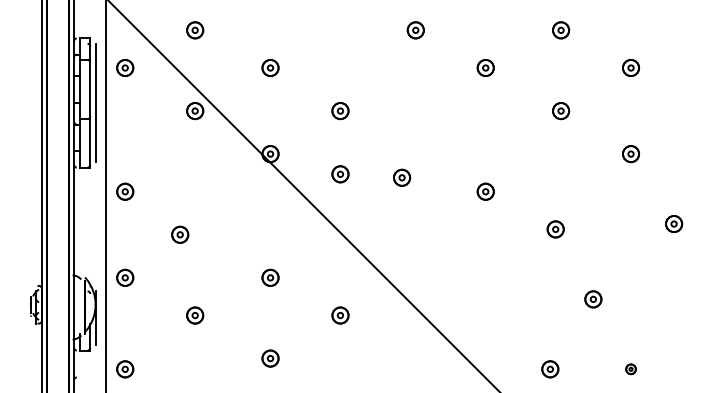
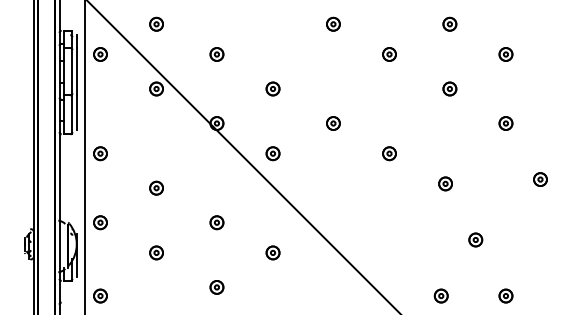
part: (339, 174) -> (272, 153), moved
part: (402, 177) -> (333, 123), moved
part: (180, 233) -> (156, 187), moved
part: (630, 368) -> (505, 295), size x1.67

